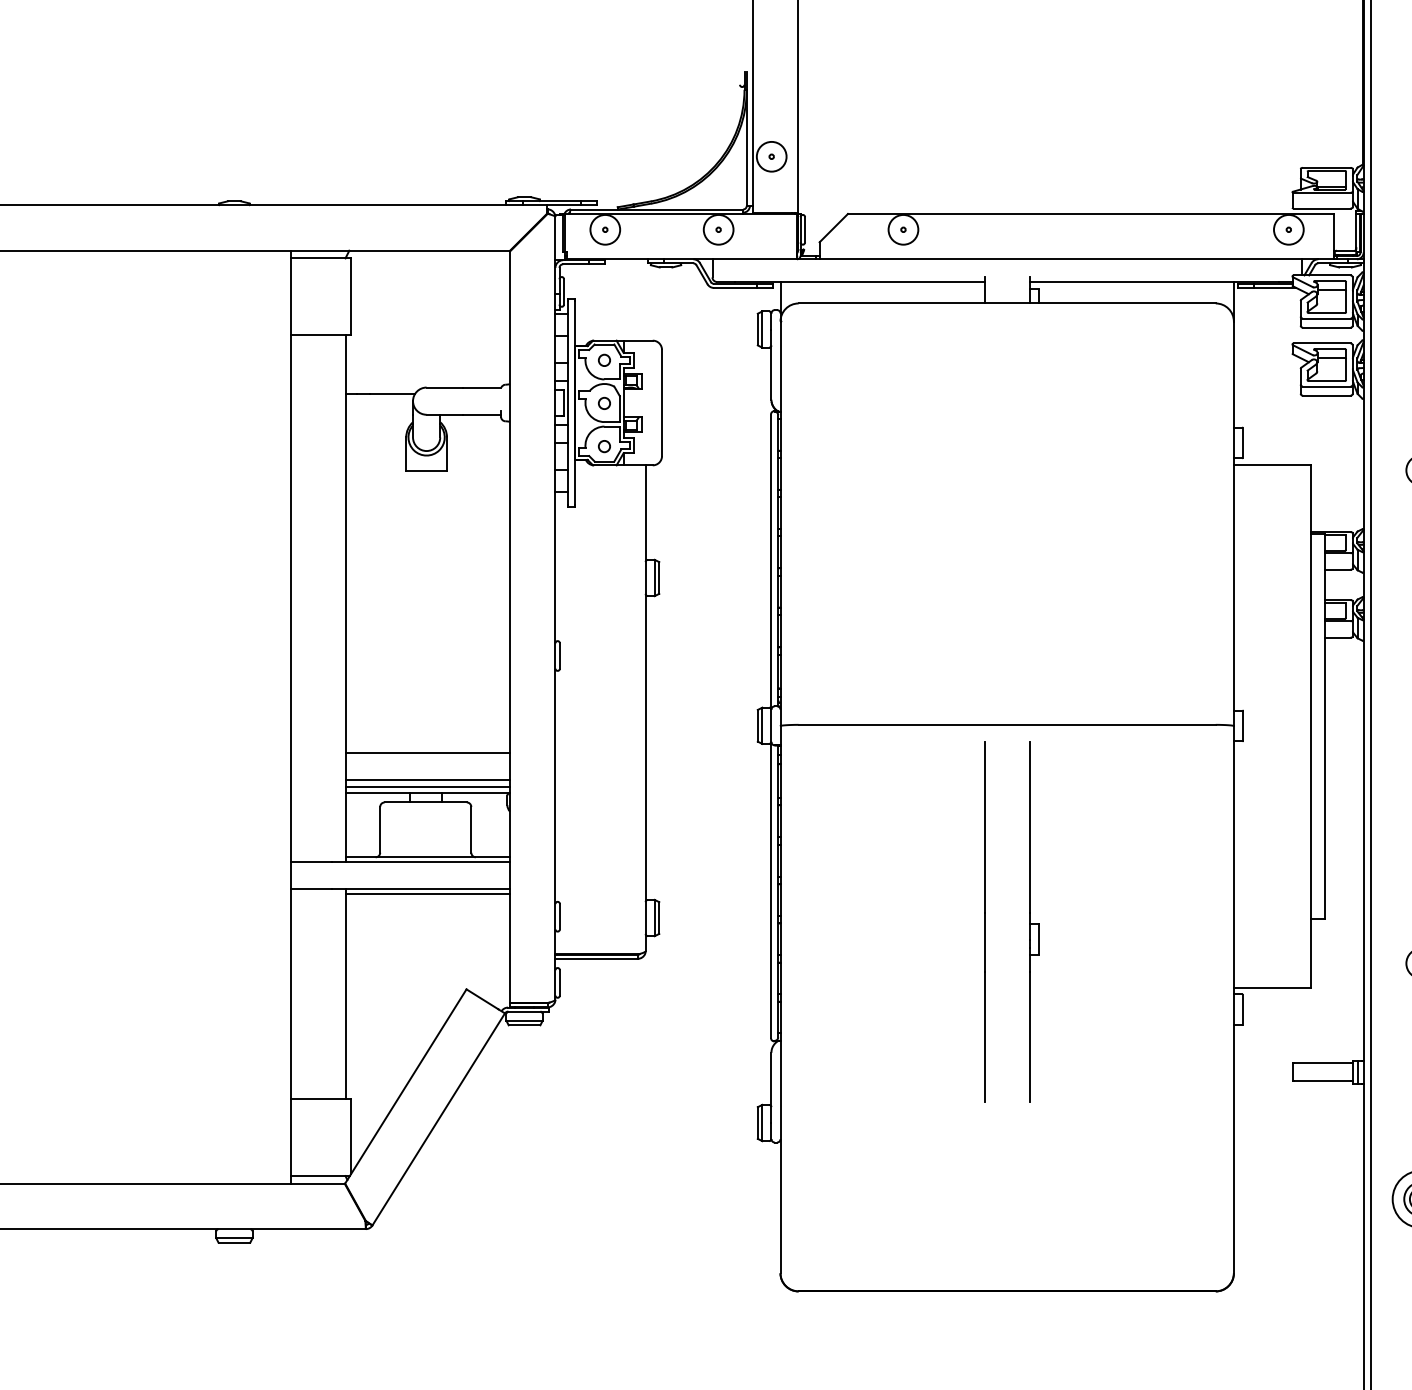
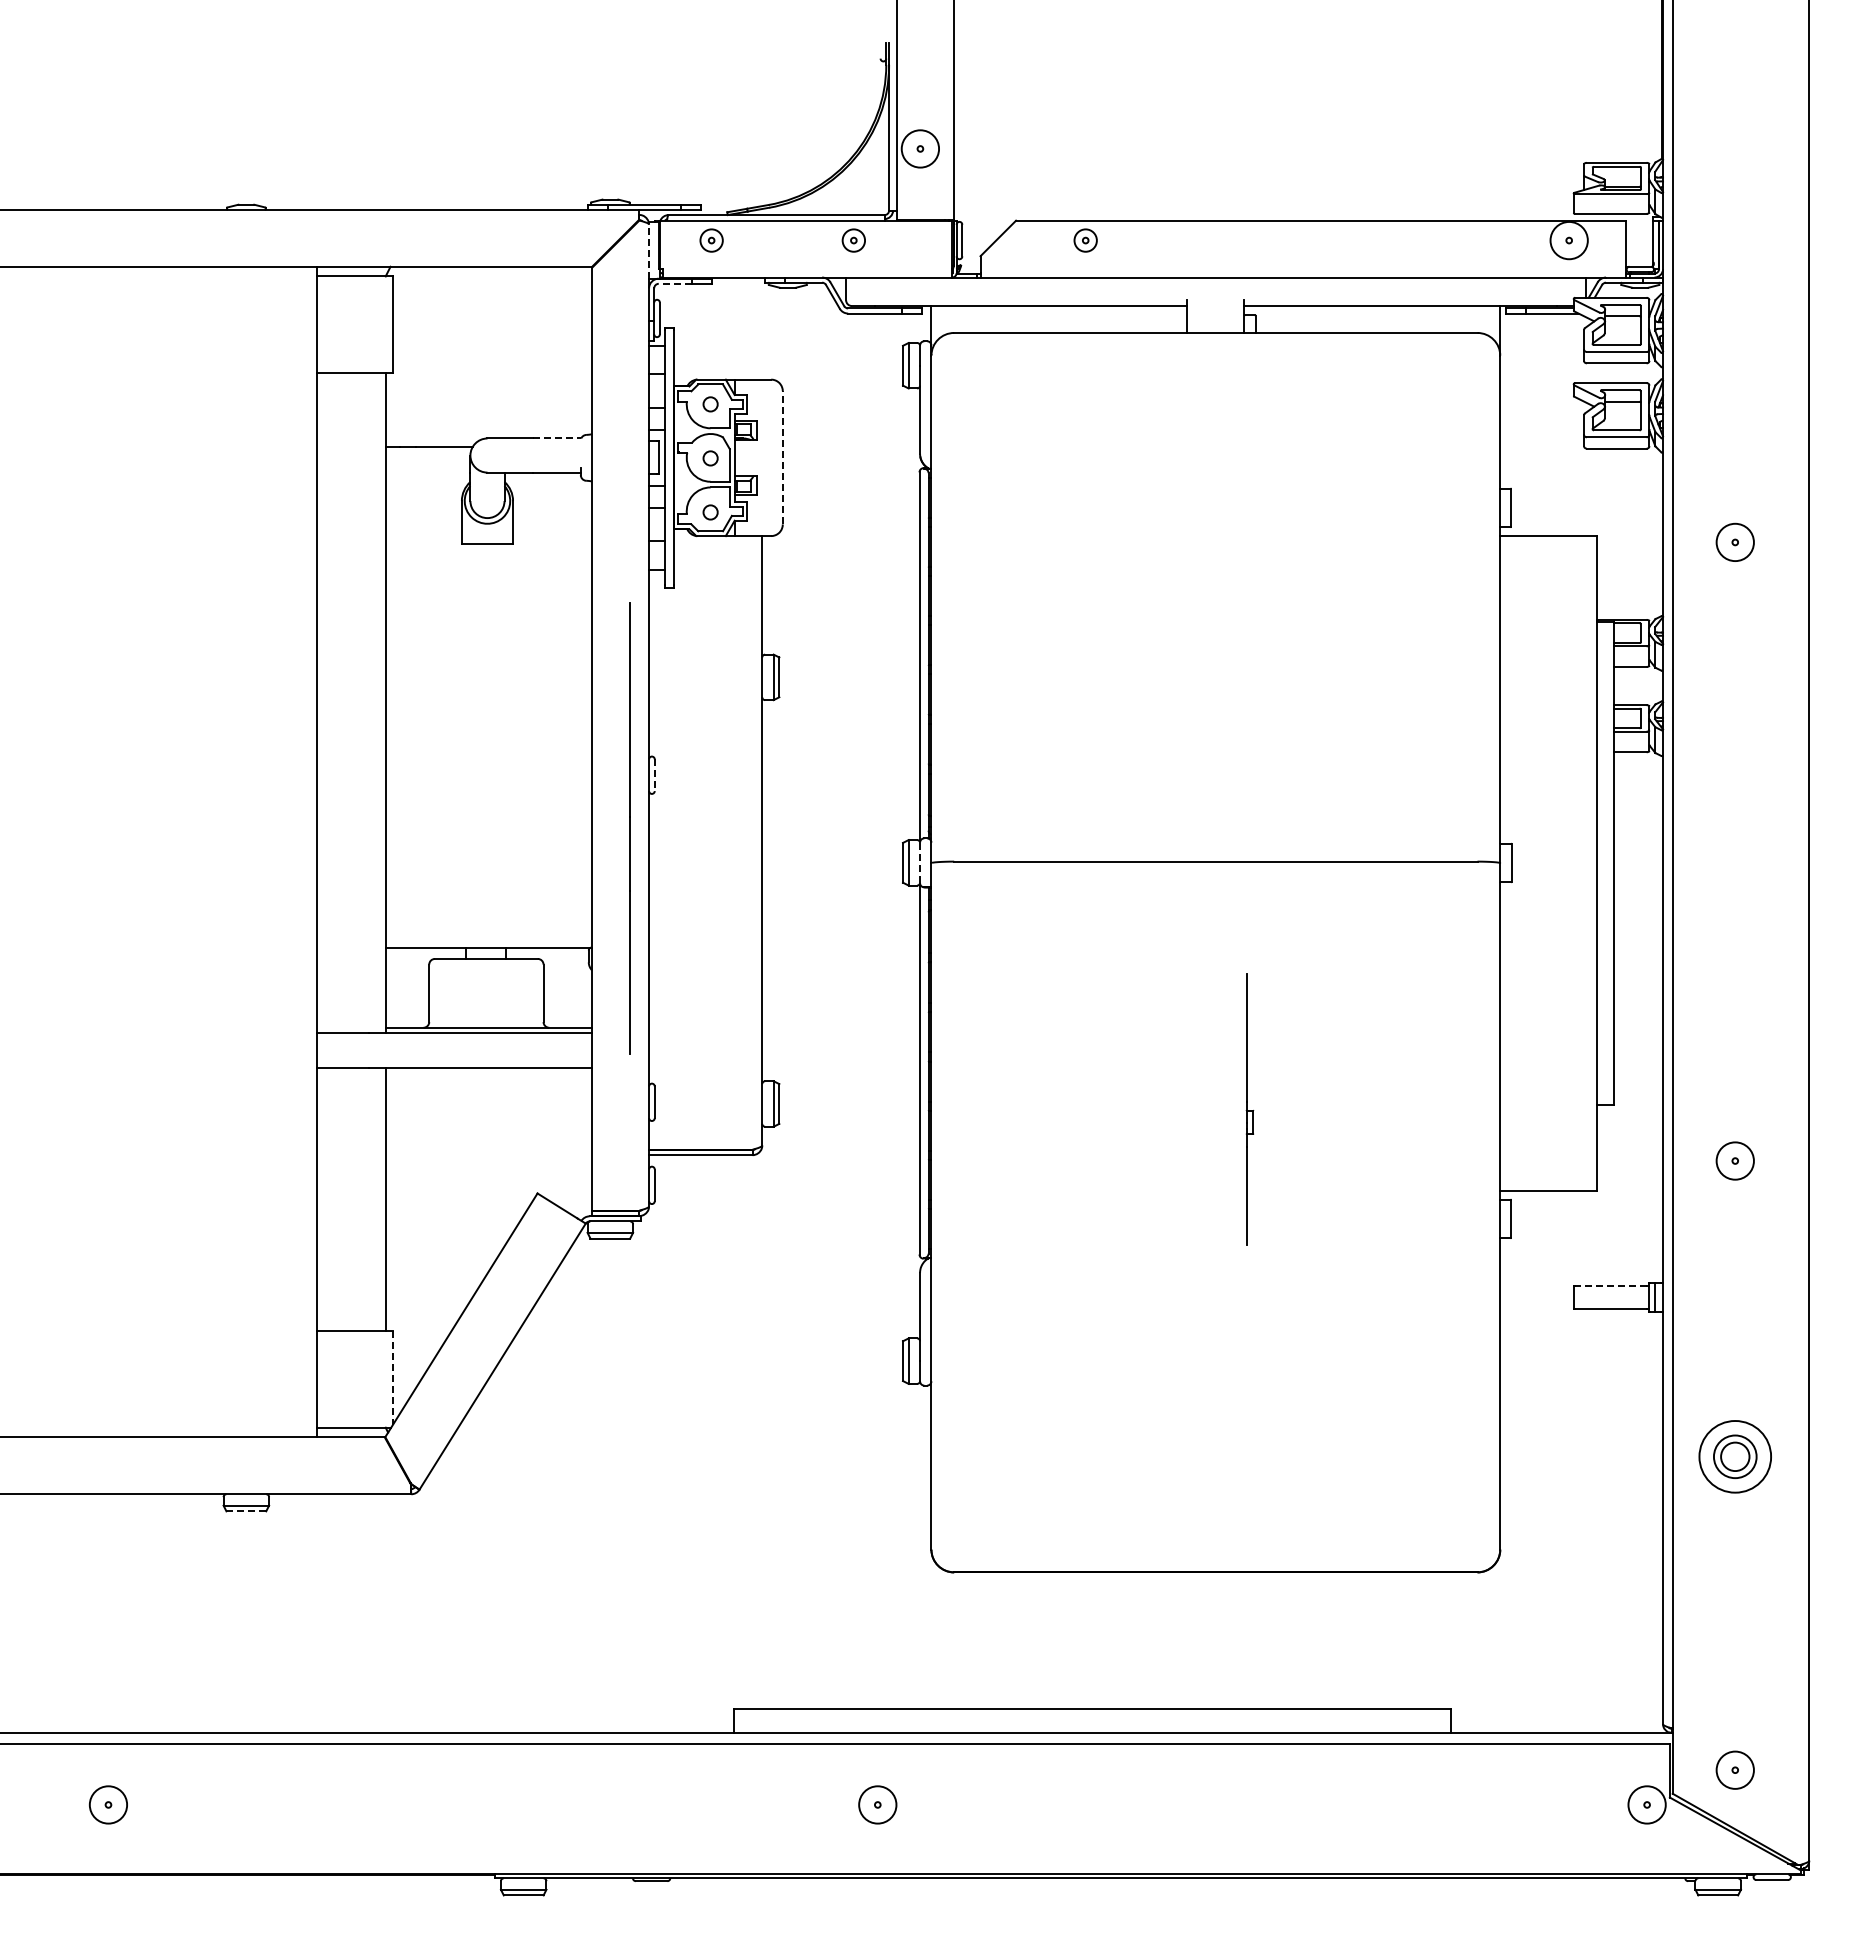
circle: (605, 229) -> (711, 240), size x0.6
circle: (718, 229) -> (853, 240), size x0.6
circle: (903, 229) -> (1085, 240), size x0.6
line: (555, 236) -> (649, 249), solid -> dashed
line: (575, 264) -> (674, 283), solid -> dashed
line: (482, 387) -> (557, 438), solid -> dashed
line: (661, 402) -> (782, 457), solid -> dashed
line: (559, 656) -> (654, 775), solid -> dashed
line: (771, 725) -> (920, 862), solid -> dashed
line: (427, 752) -> (488, 896), removed
line: (427, 779) -> (488, 930), removed
line: (427, 786) -> (488, 939), removed
line: (427, 893) -> (488, 1073), removed
line: (983, 922) -> (629, 828), moved
part: (1034, 922) -> (1249, 1109), size x0.6
line: (1321, 1063) -> (1610, 1286), solid -> dashed
line: (350, 1136) -> (392, 1378), solid -> dashed
line: (234, 1242) -> (246, 1511), solid -> dashed

